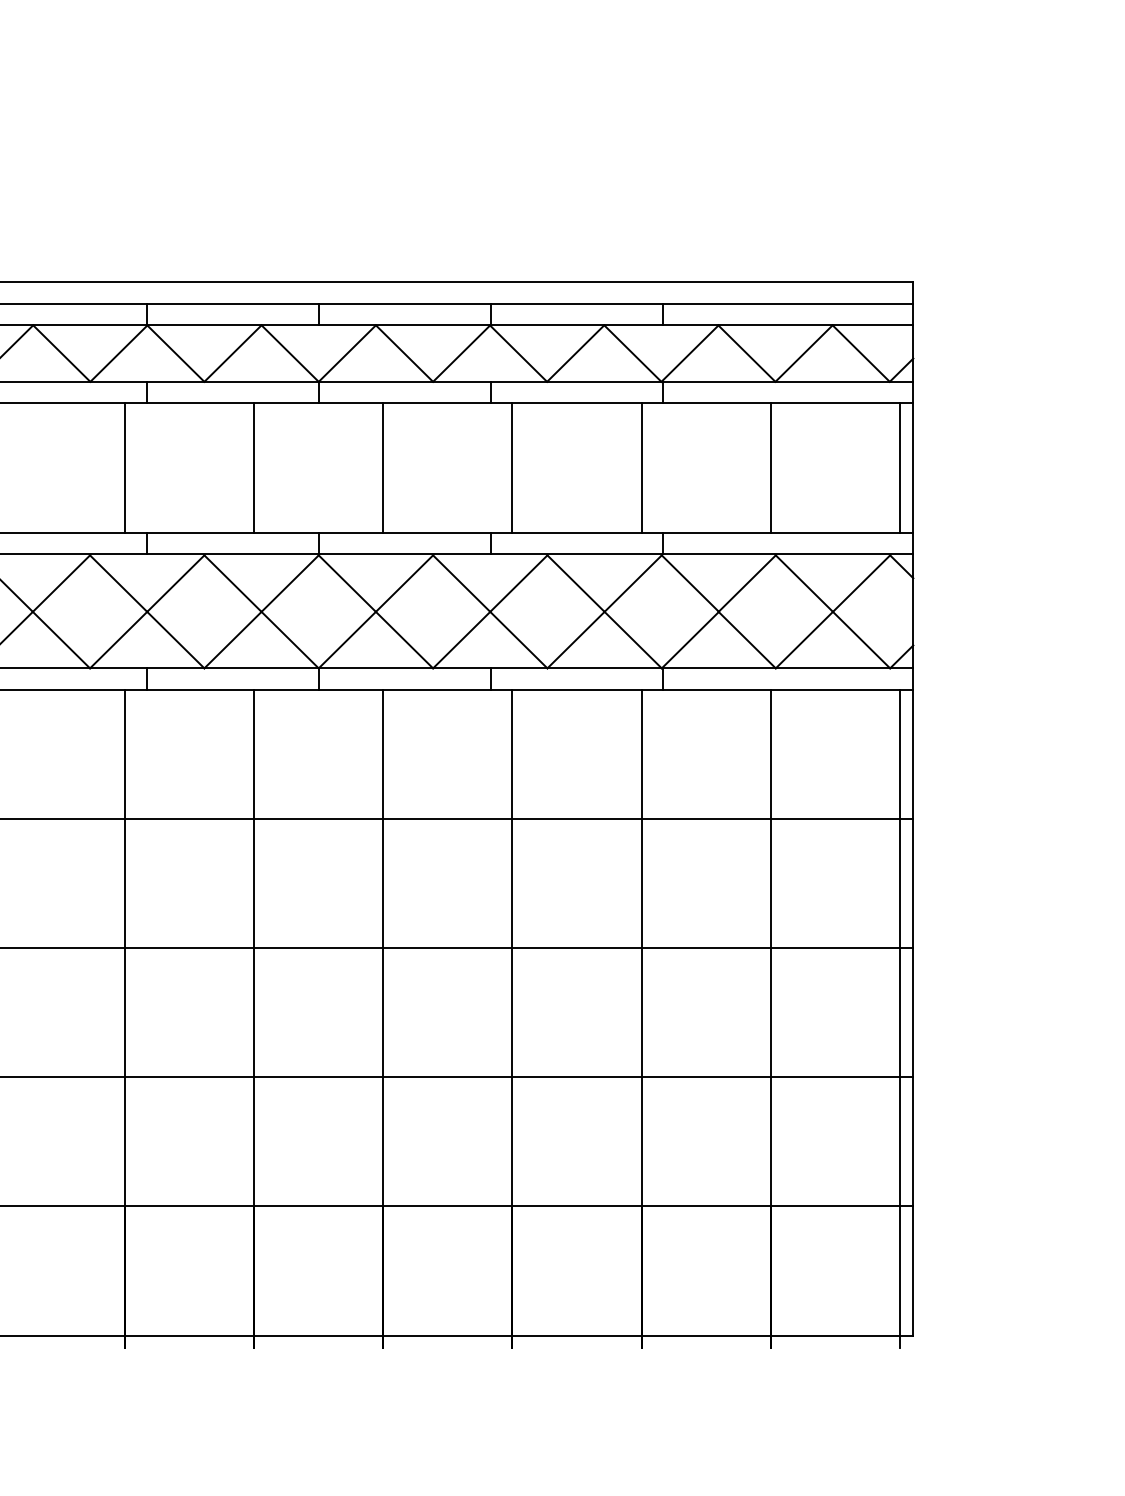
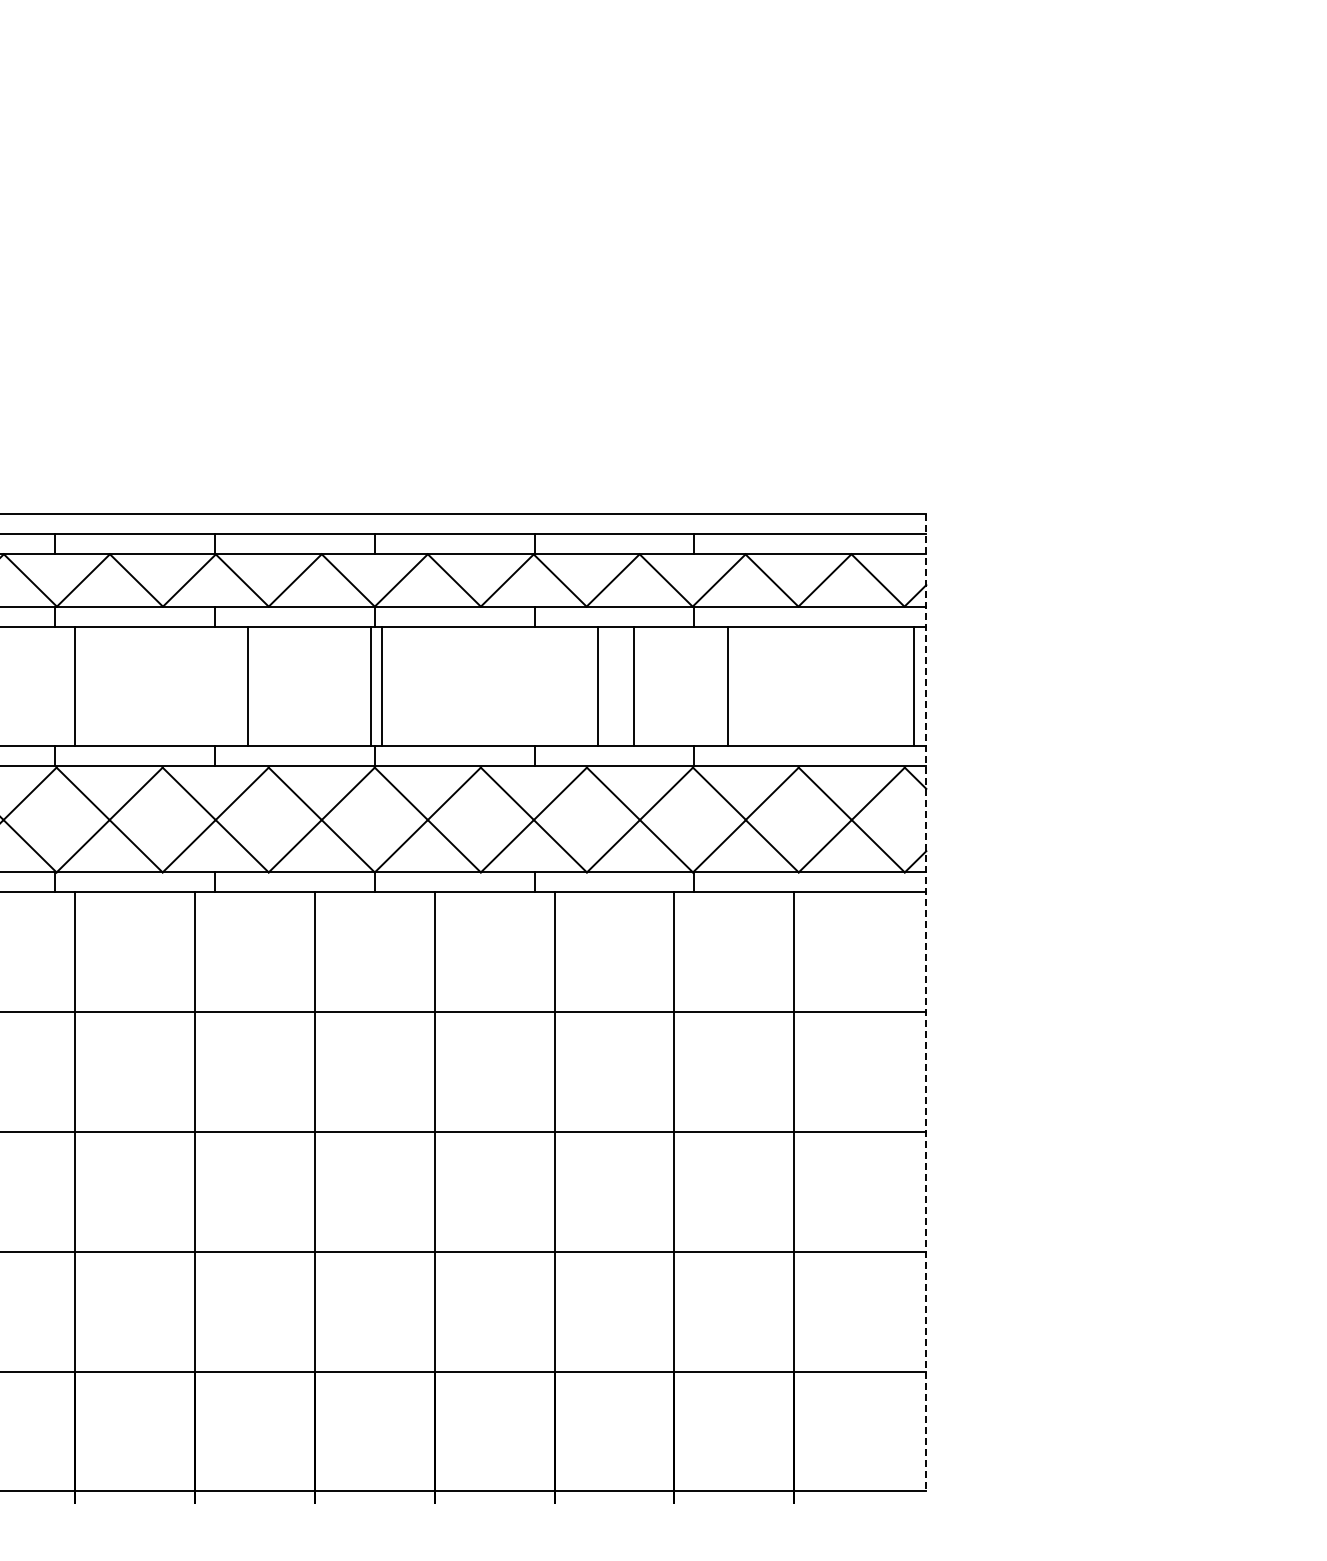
line: (125, 467) -> (248, 686), moved
line: (253, 467) -> (381, 686), moved
line: (383, 467) -> (370, 686), moved
line: (512, 467) -> (633, 686), moved
line: (641, 467) -> (598, 686), moved
line: (771, 467) -> (728, 686), moved
line: (913, 808) -> (926, 1002), solid -> dashed
line: (899, 1018) -> (913, 1197), removed

